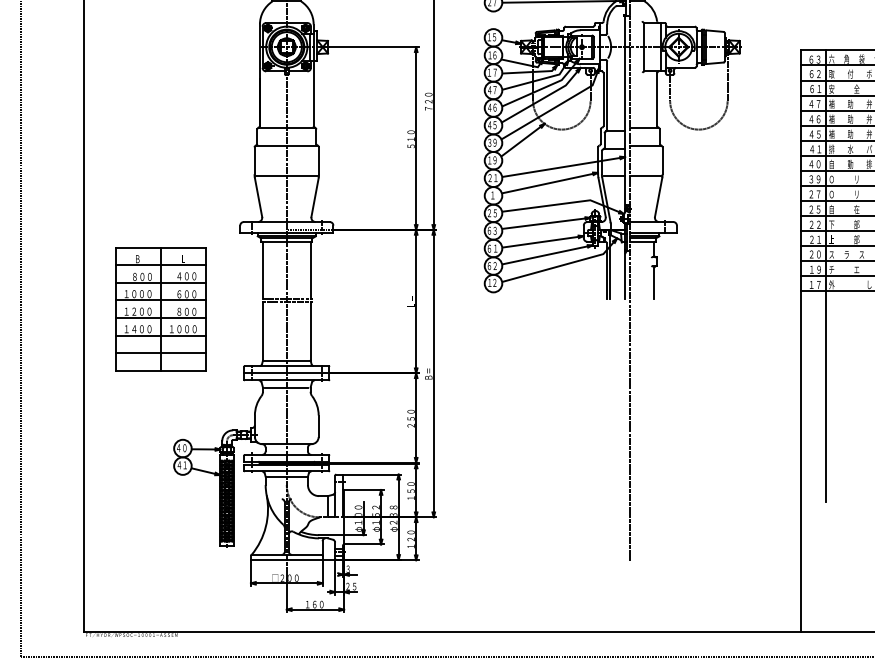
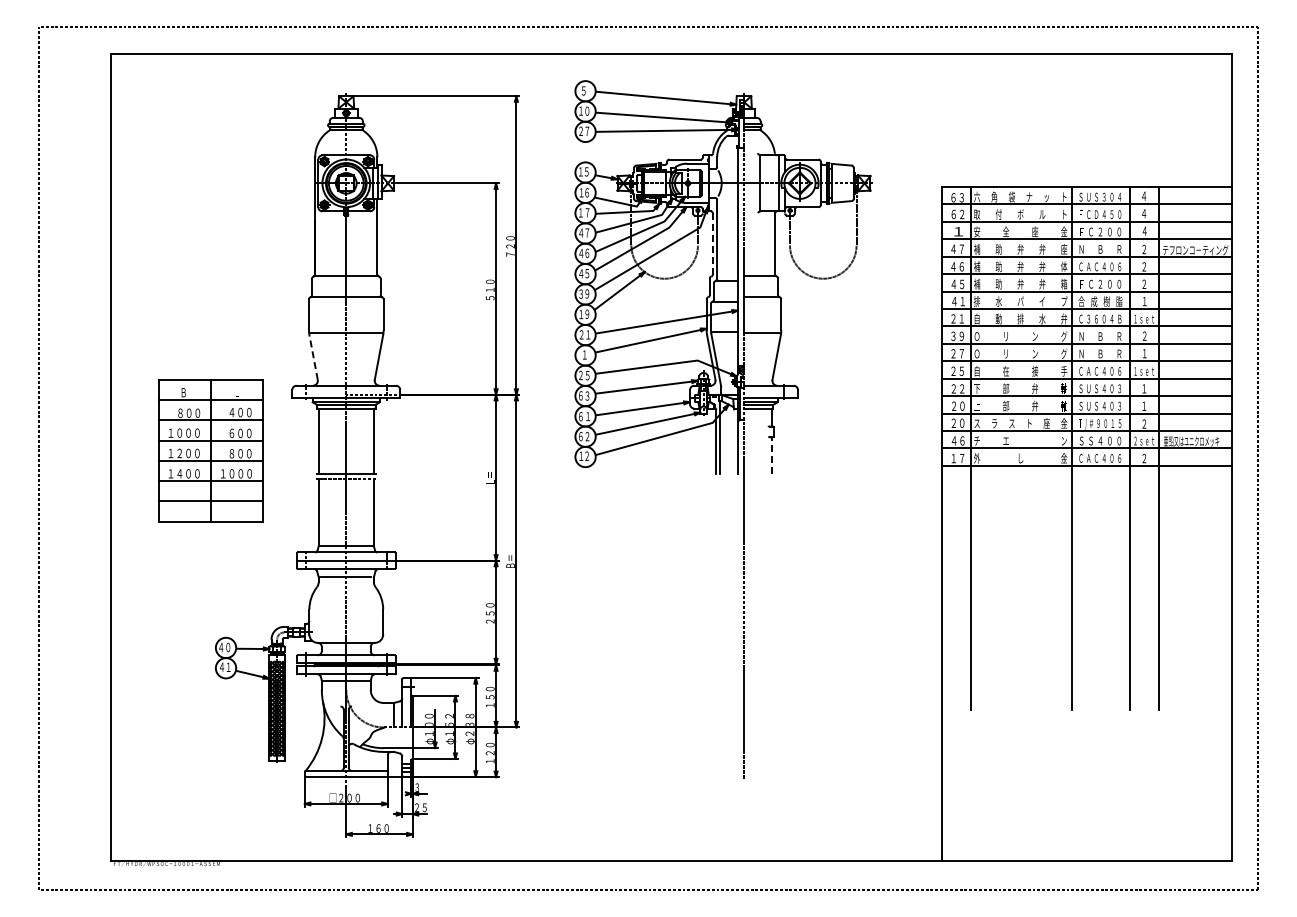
text: (815, 88) -> (958, 231), ６１ -> １
line: (603, 99) -> (712, 243), solid -> dashed
text: (814, 163) -> (957, 318), ４０ -> ２１
line: (258, 197) -> (313, 357), solid -> dashed
text: (819, 239) -> (962, 405), ２１ -> ２０
text: (814, 269) -> (957, 440), １９ -> ４６
line: (654, 283) -> (771, 456), solid -> dashed
part: (160, 309) -> (210, 450), moved

